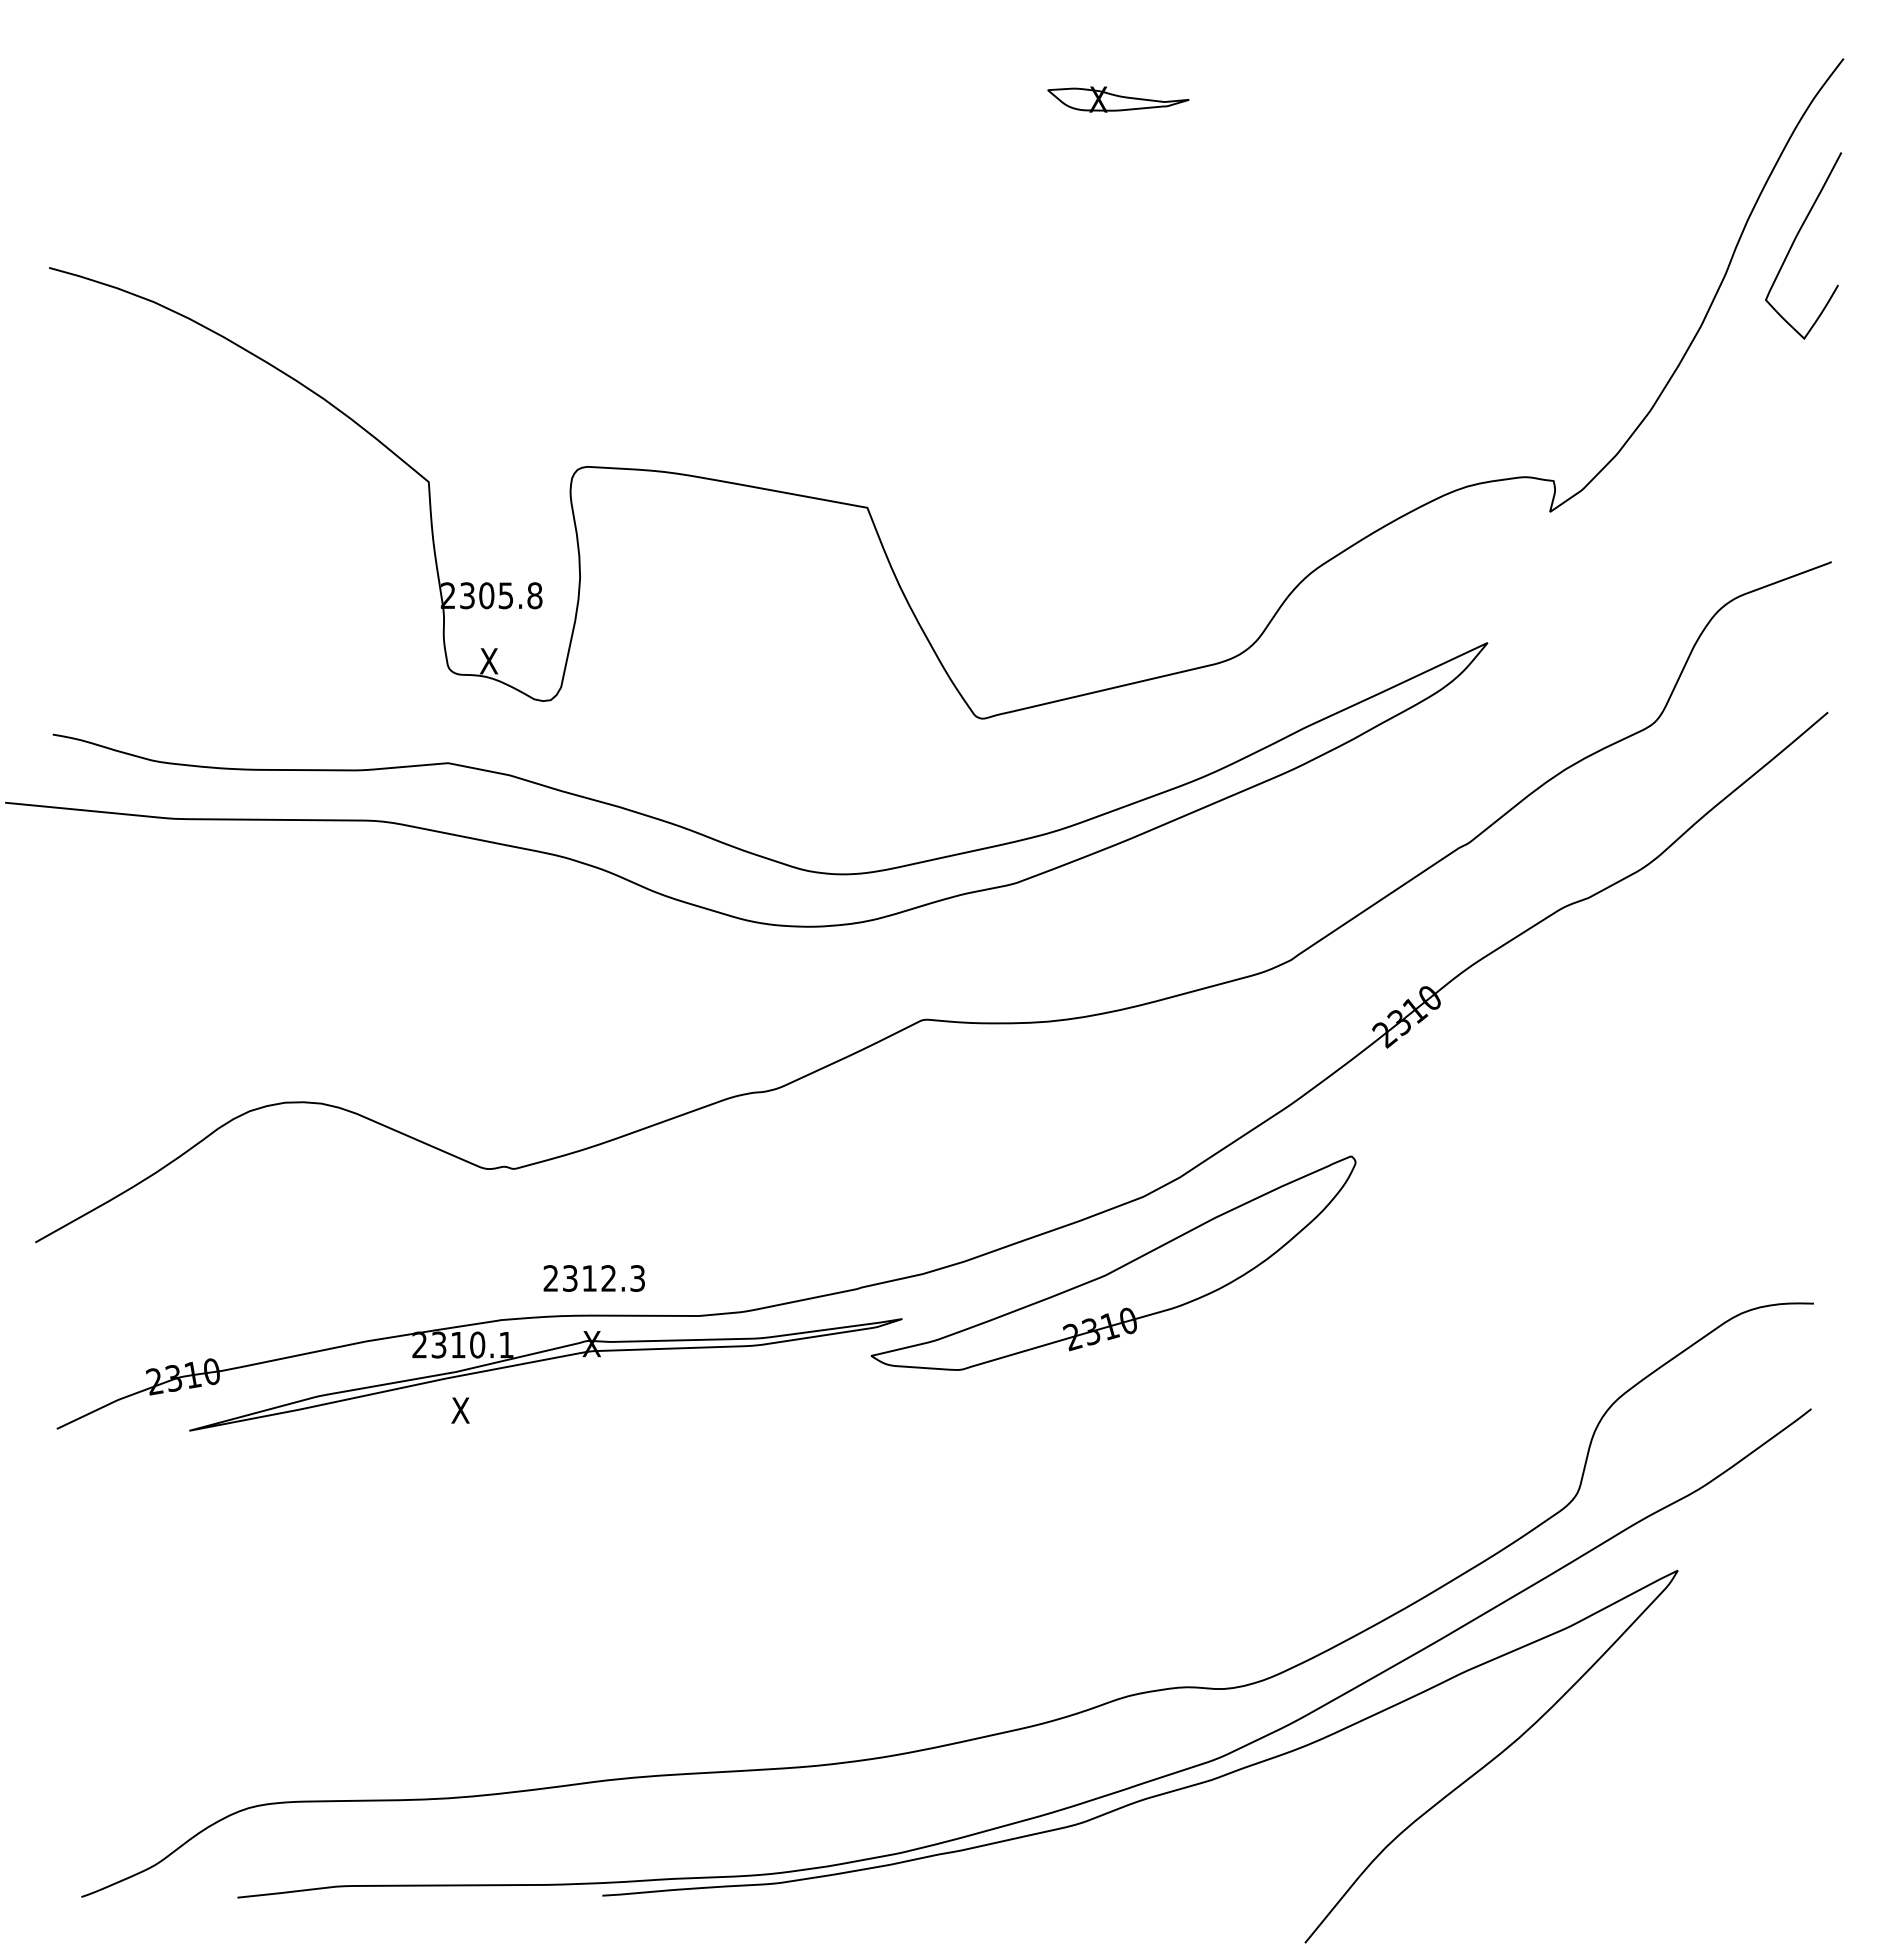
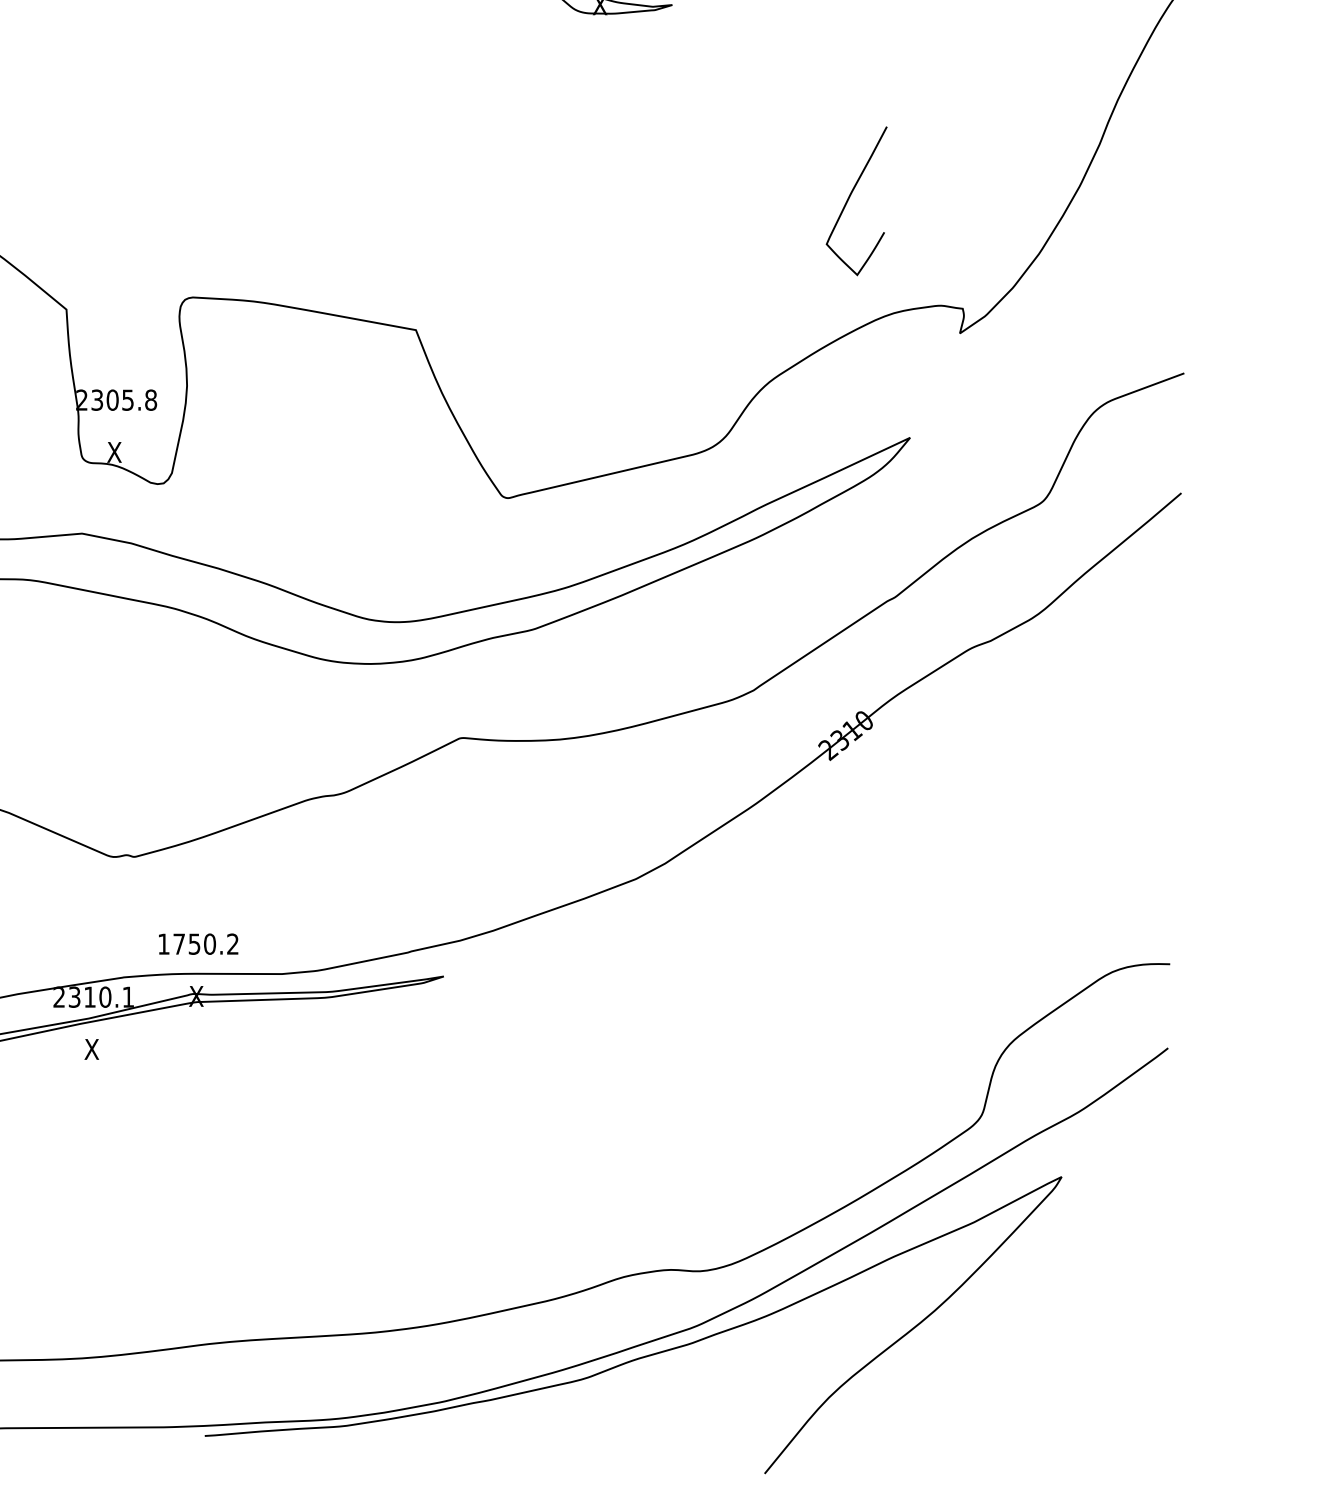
curve: (1795, 240) -> (850, 196), moved
part: (1116, 1268) -> (614, 936), removed
text: (593, 1278) -> (197, 944), 2312.3 -> 1750.2

